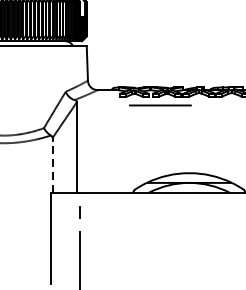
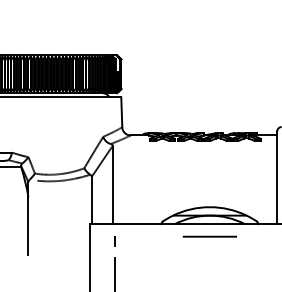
line: (159, 105) -> (209, 236), moved
line: (52, 165) -> (91, 200), dashed -> solid

